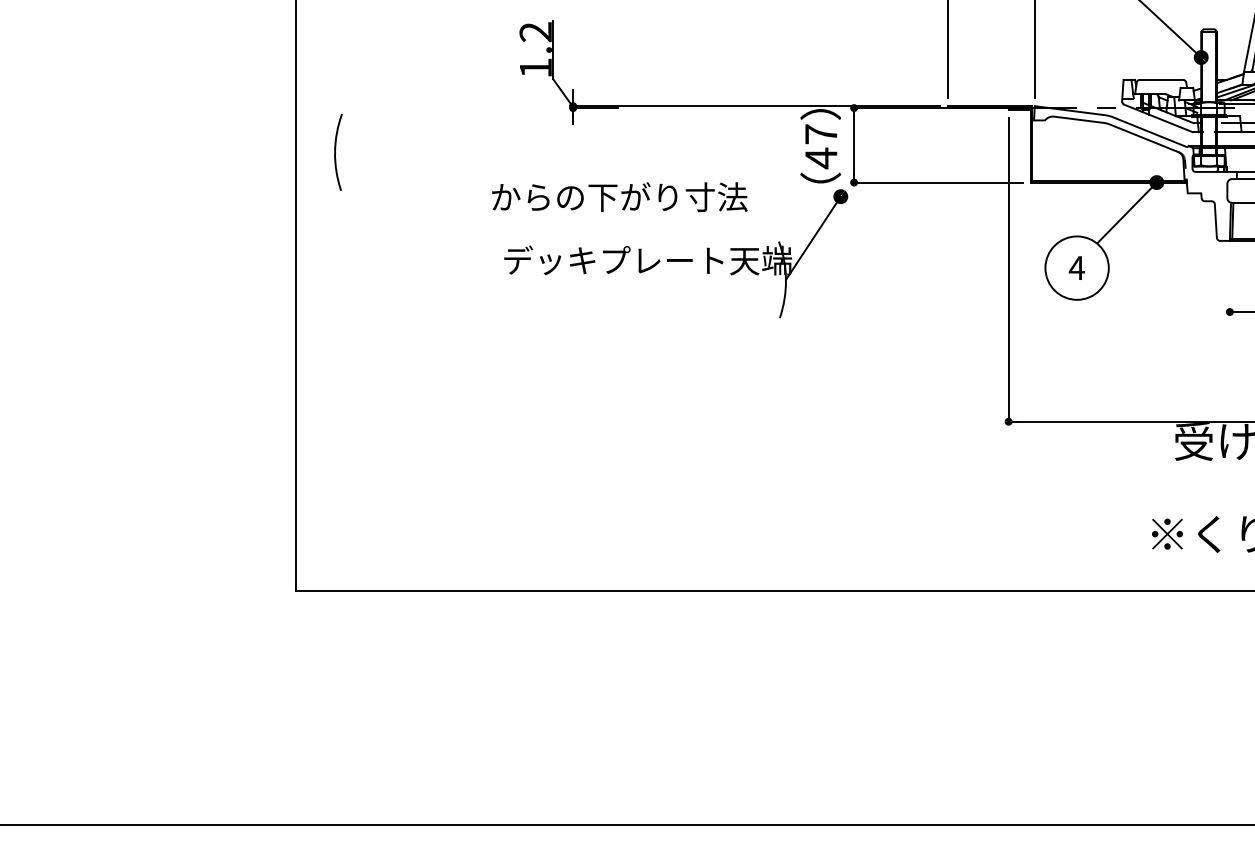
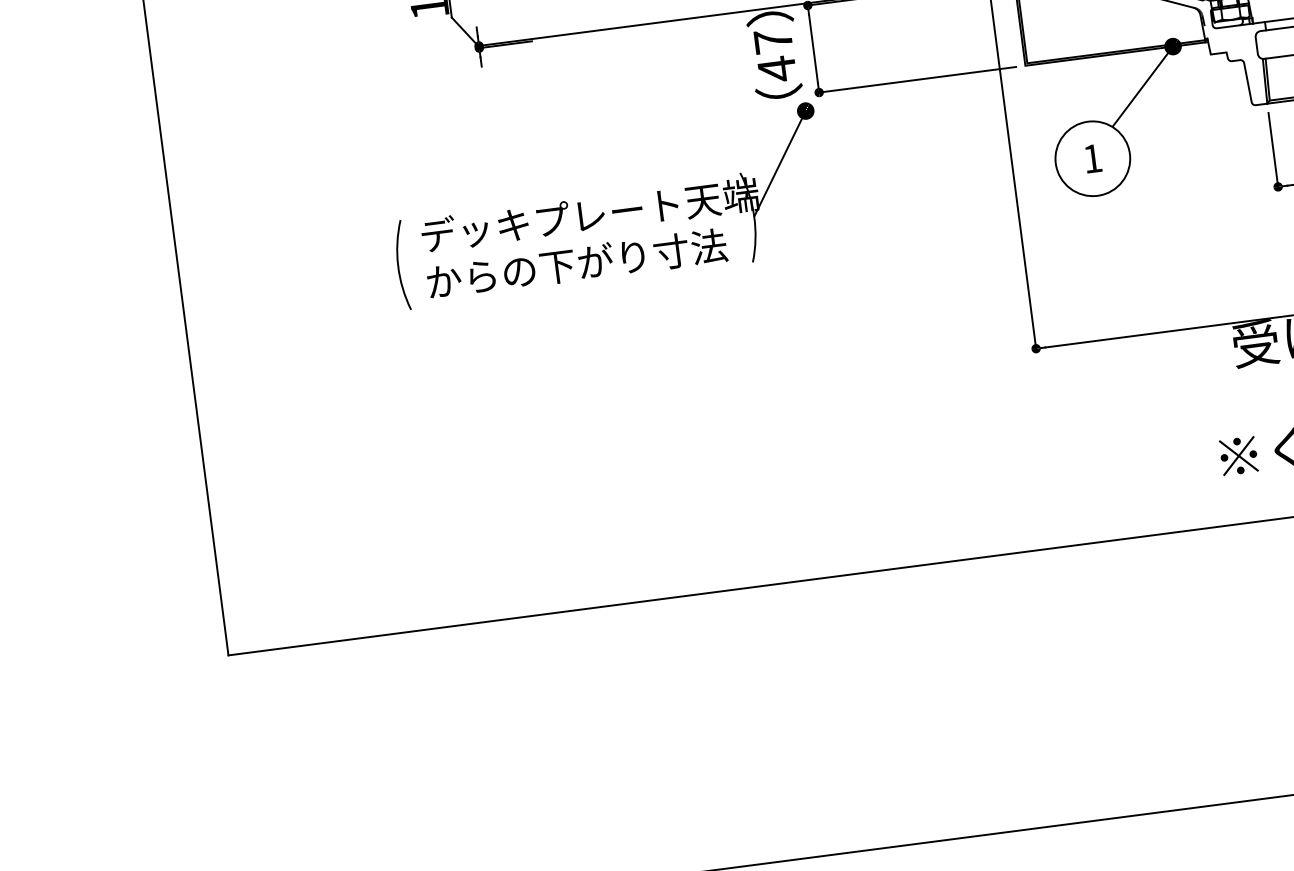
arc: (335, 152) -> (398, 265), moved
text: (619, 197) -> (576, 264), moved
text: (1076, 267) -> (1092, 158), 4 -> 1
line: (1229, 280) -> (1272, 150), added

